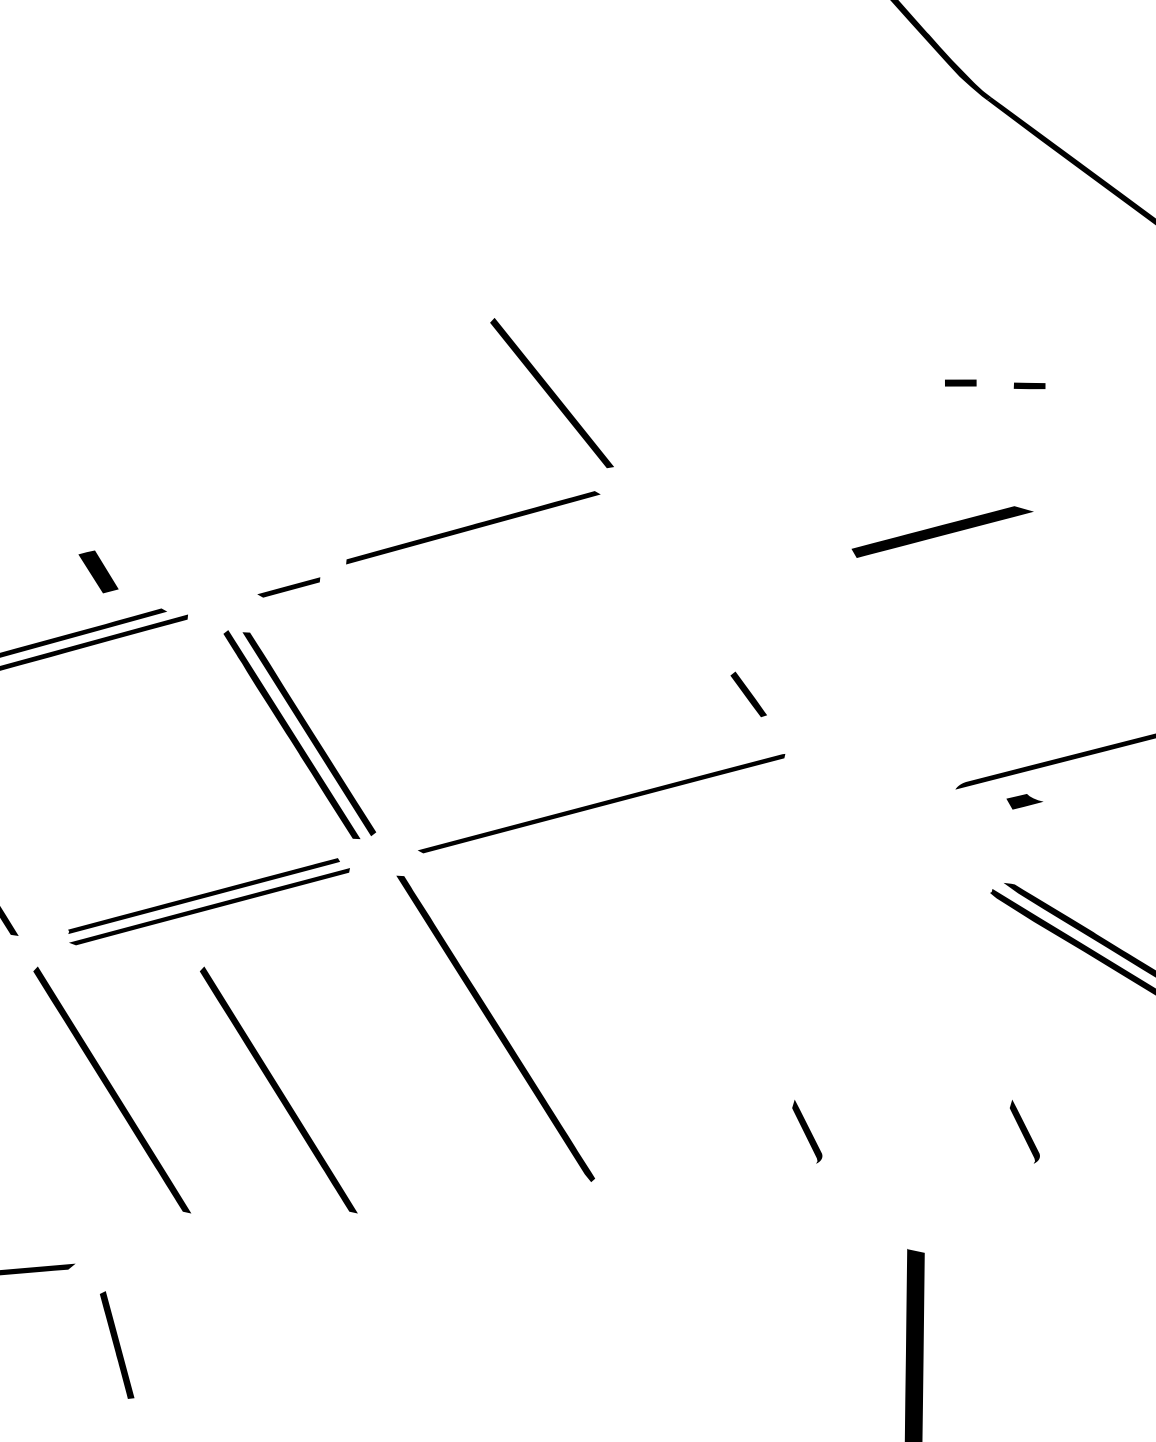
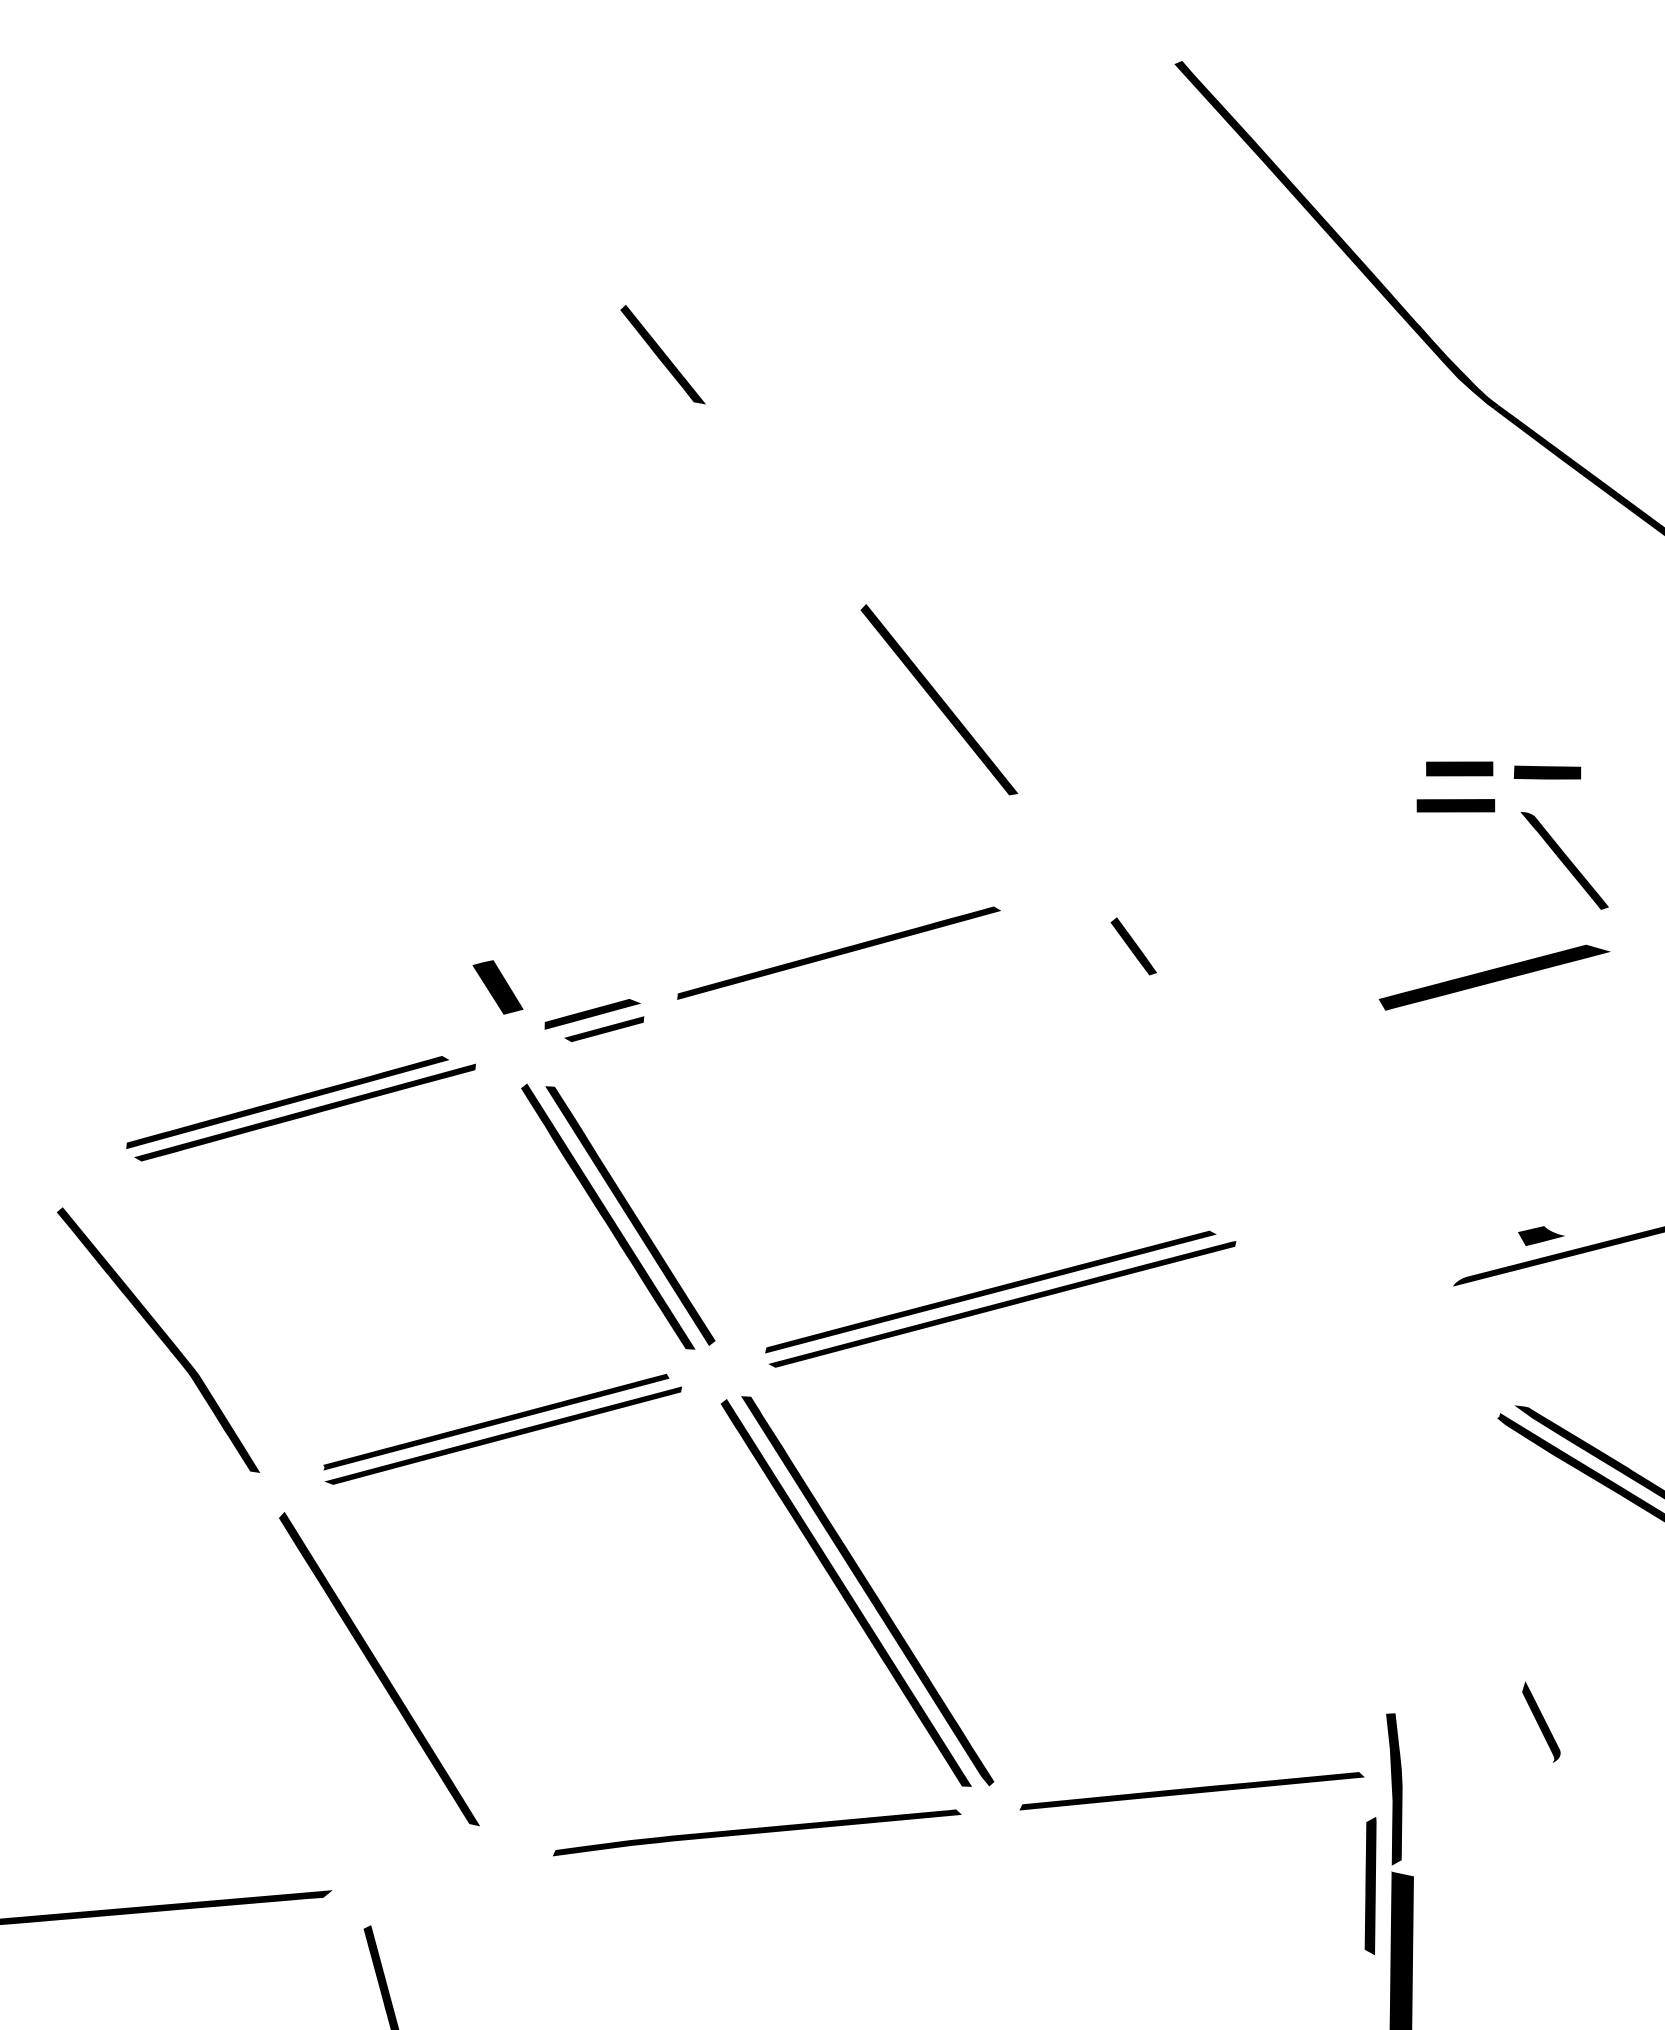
fill: (335, 57) -> (663, 354), added
part: (960, 382) -> (1459, 768), size x1.67
part: (1029, 385) -> (1547, 772), size x1.67
part: (552, 392) -> (939, 699), moved
fill: (957, 411) -> (1455, 805), added
fill: (1042, 455) -> (1564, 861), added
part: (942, 531) -> (1494, 977), moved
part: (98, 571) -> (497, 987), moved
fill: (279, 575) -> (592, 1013), added
part: (748, 694) -> (1133, 946), moved
fill: (592, 793) -> (990, 1291), added
part: (1024, 801) -> (1541, 1235), moved
part: (478, 1029) -> (845, 1592), added
part: (278, 1090) -> (591, 1669), removed
part: (807, 1131) -> (1264, 1721), removed
fill: (909, 1184) -> (1394, 1789), added
fill: (750, 1186) -> (1191, 1791), added
fill: (408, 1218) -> (756, 1832), added
part: (890, 1259) -> (1370, 1885), added

